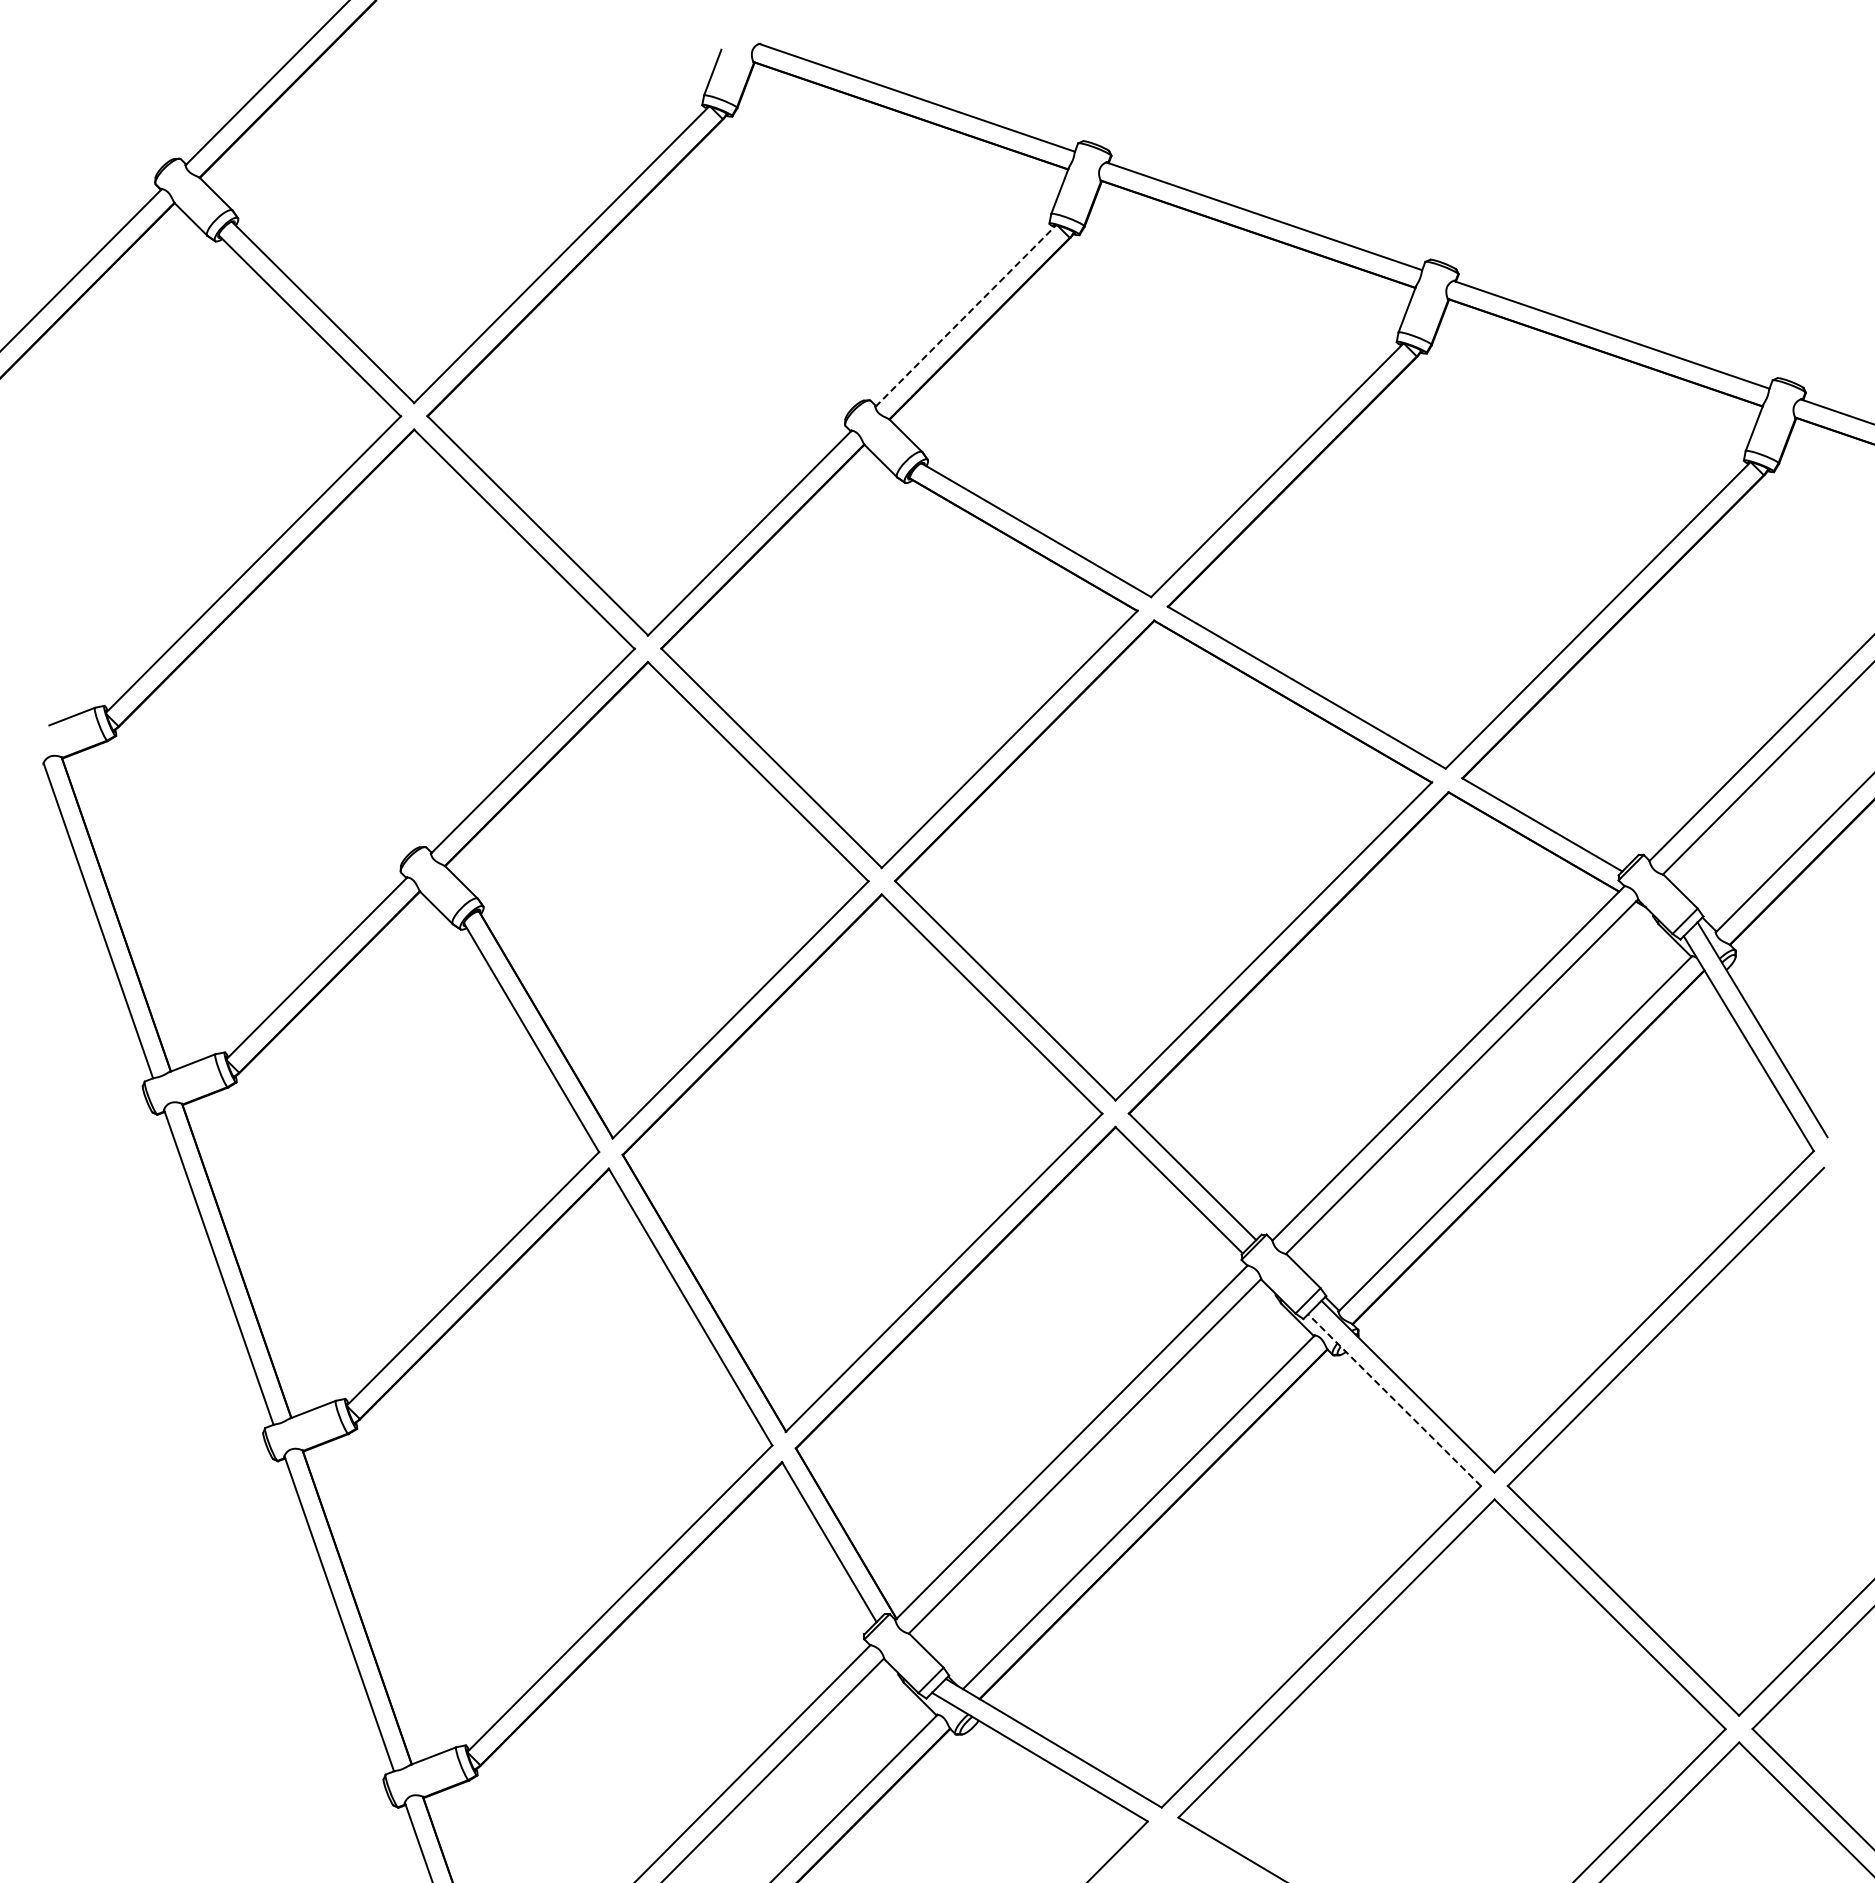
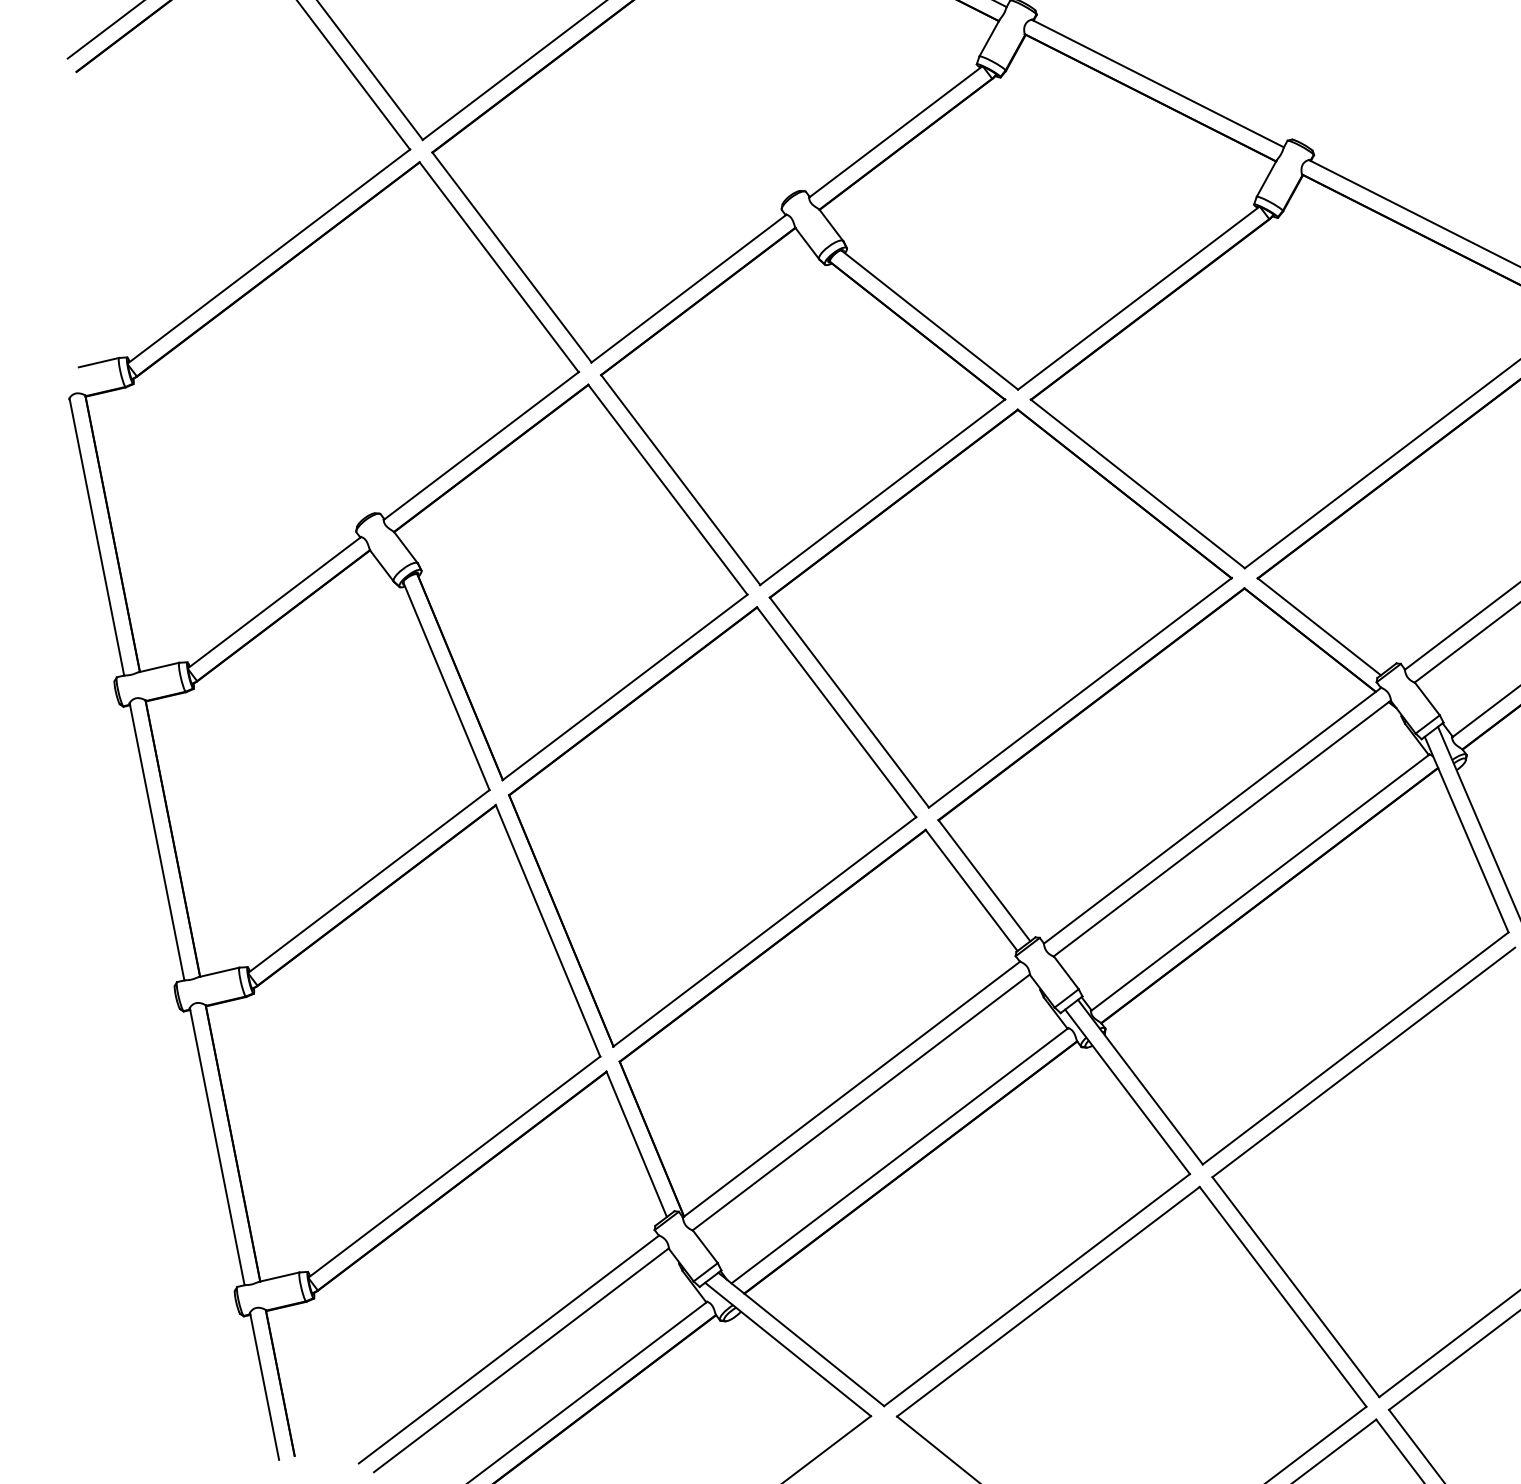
line: (966, 315) -> (896, 131), dashed -> solid
line: (1394, 1400) -> (1127, 1092), dashed -> solid

